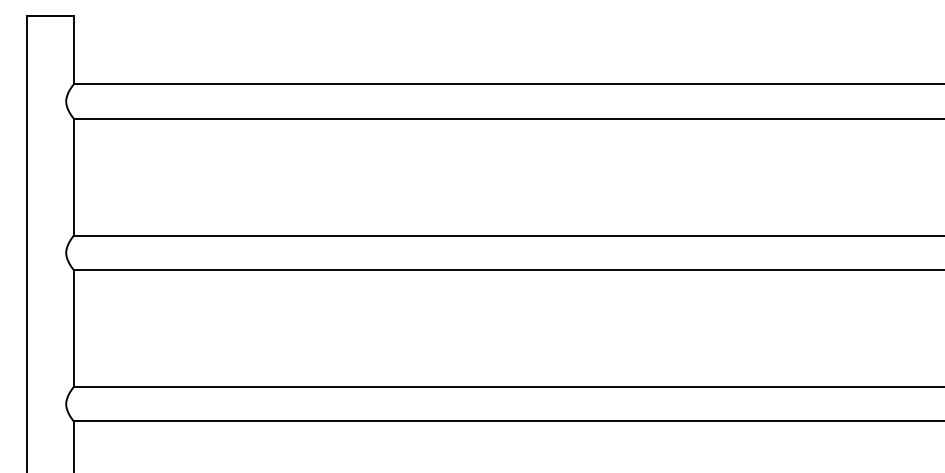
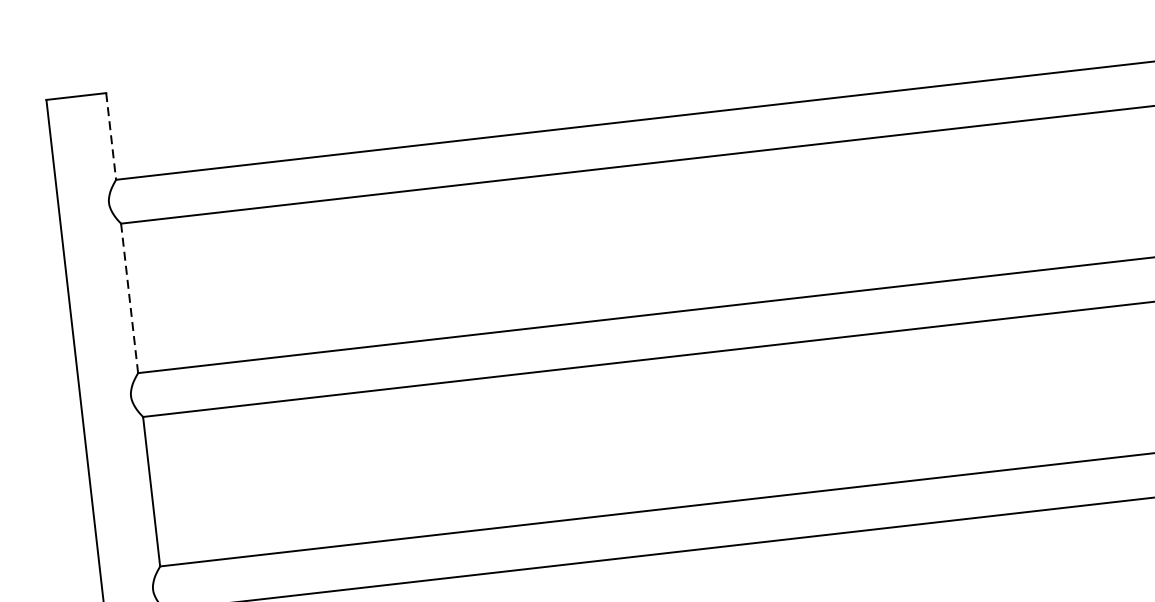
line: (73, 50) -> (110, 136), solid -> dashed
line: (73, 177) -> (129, 298), solid -> dashed

